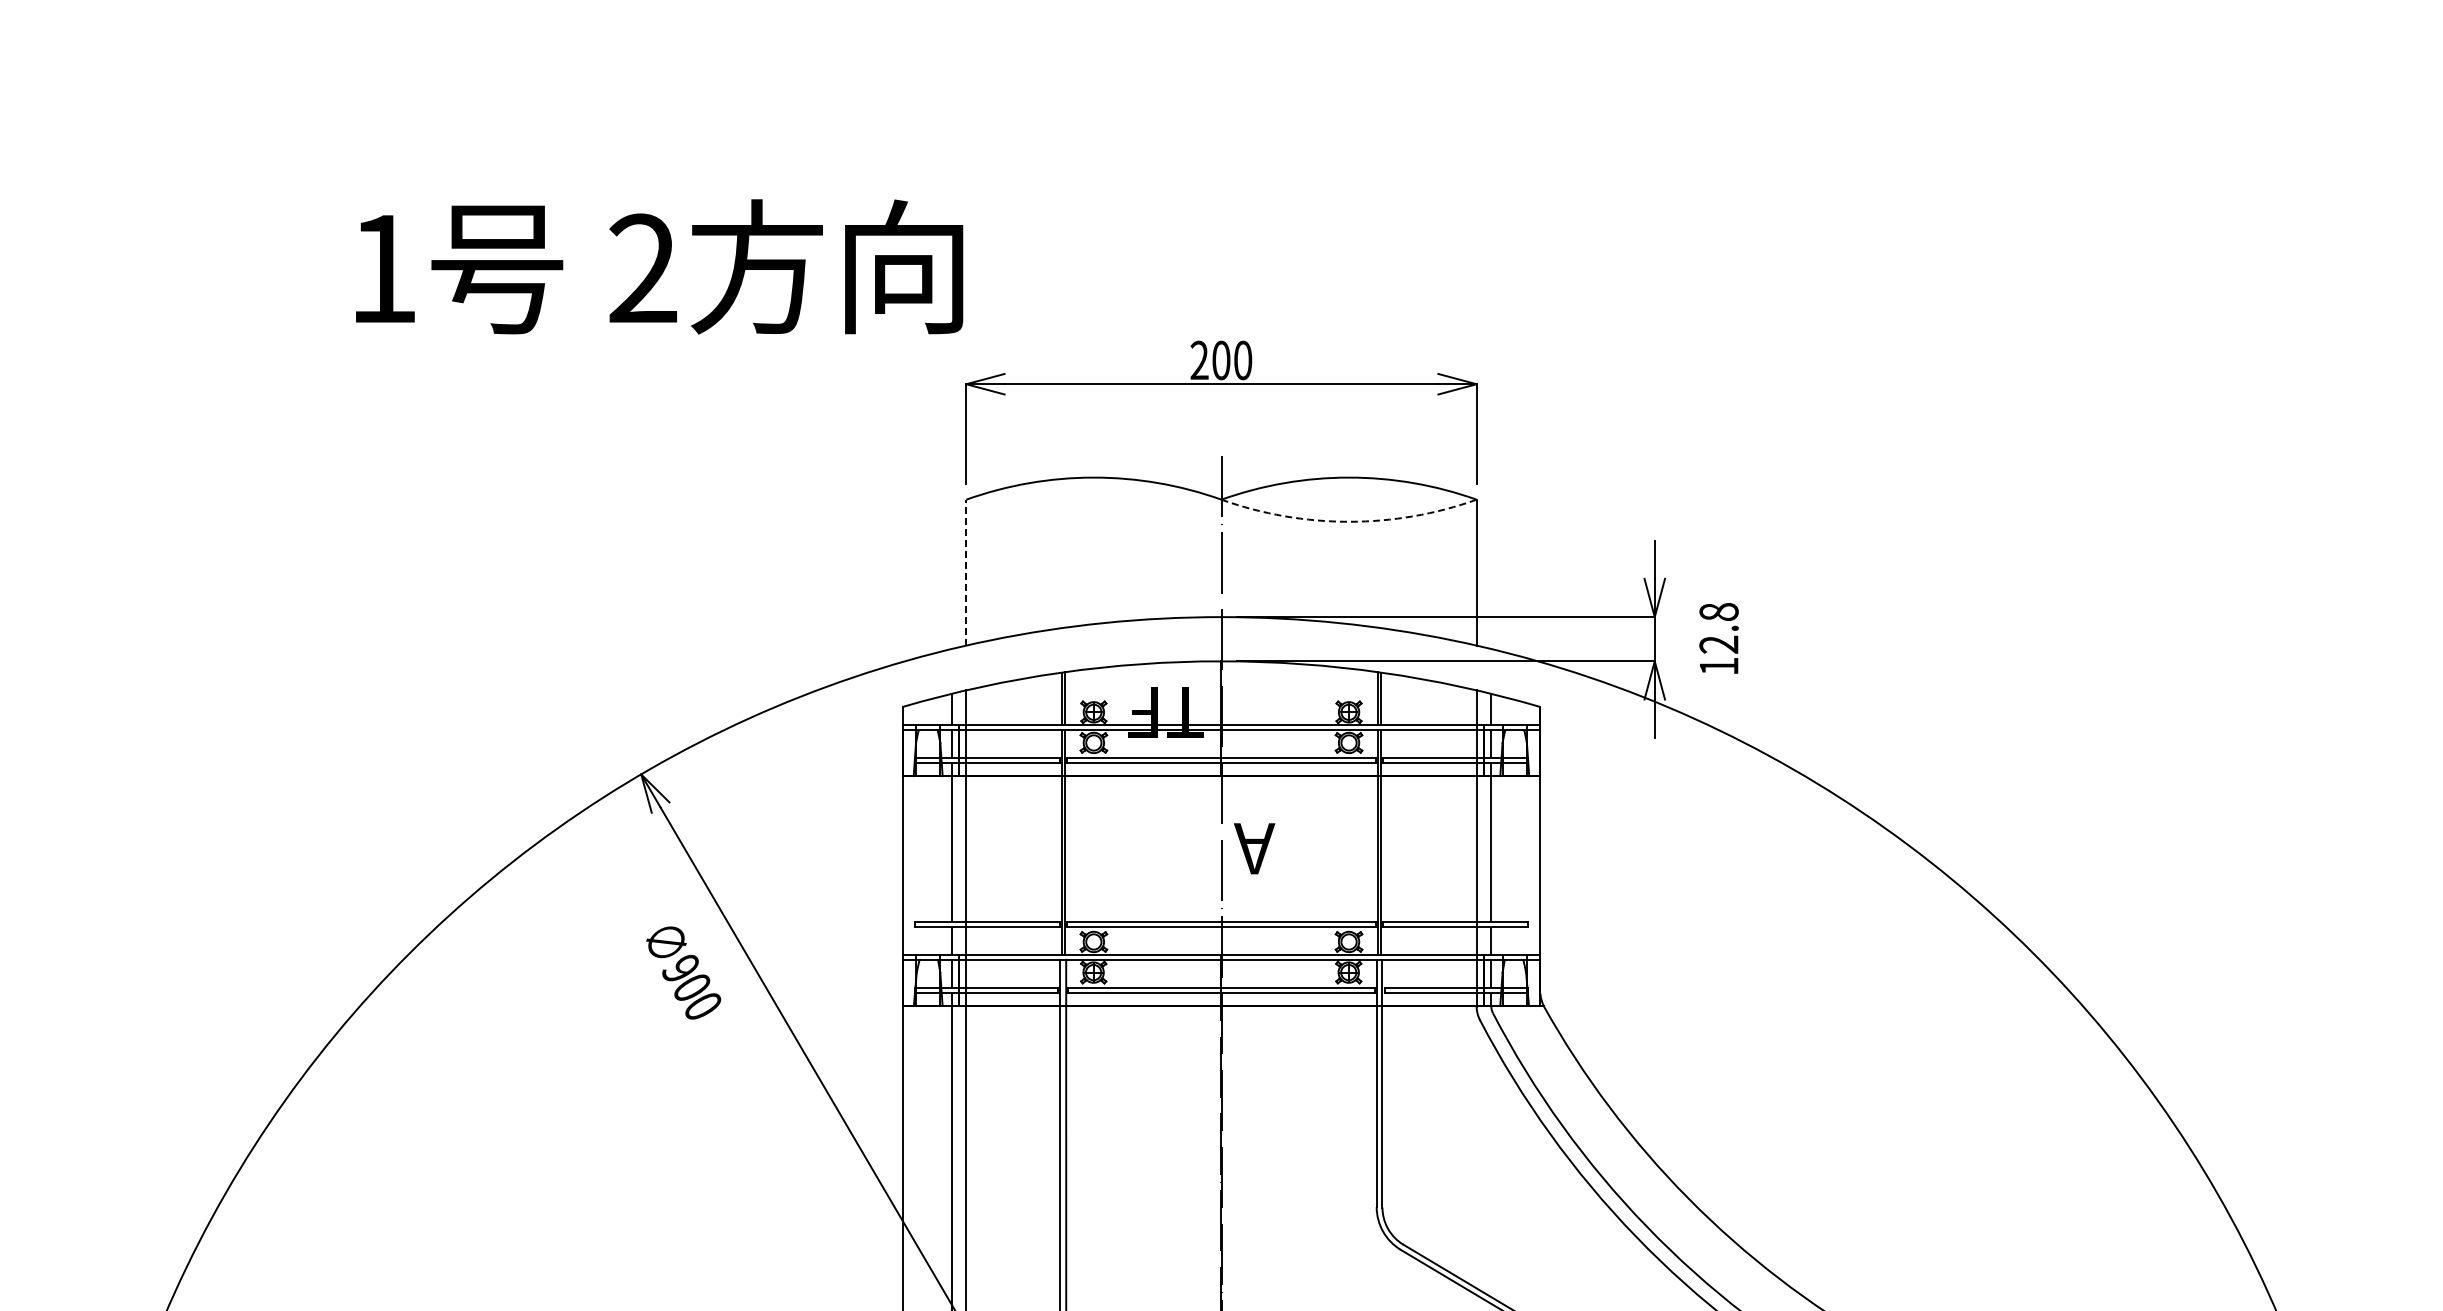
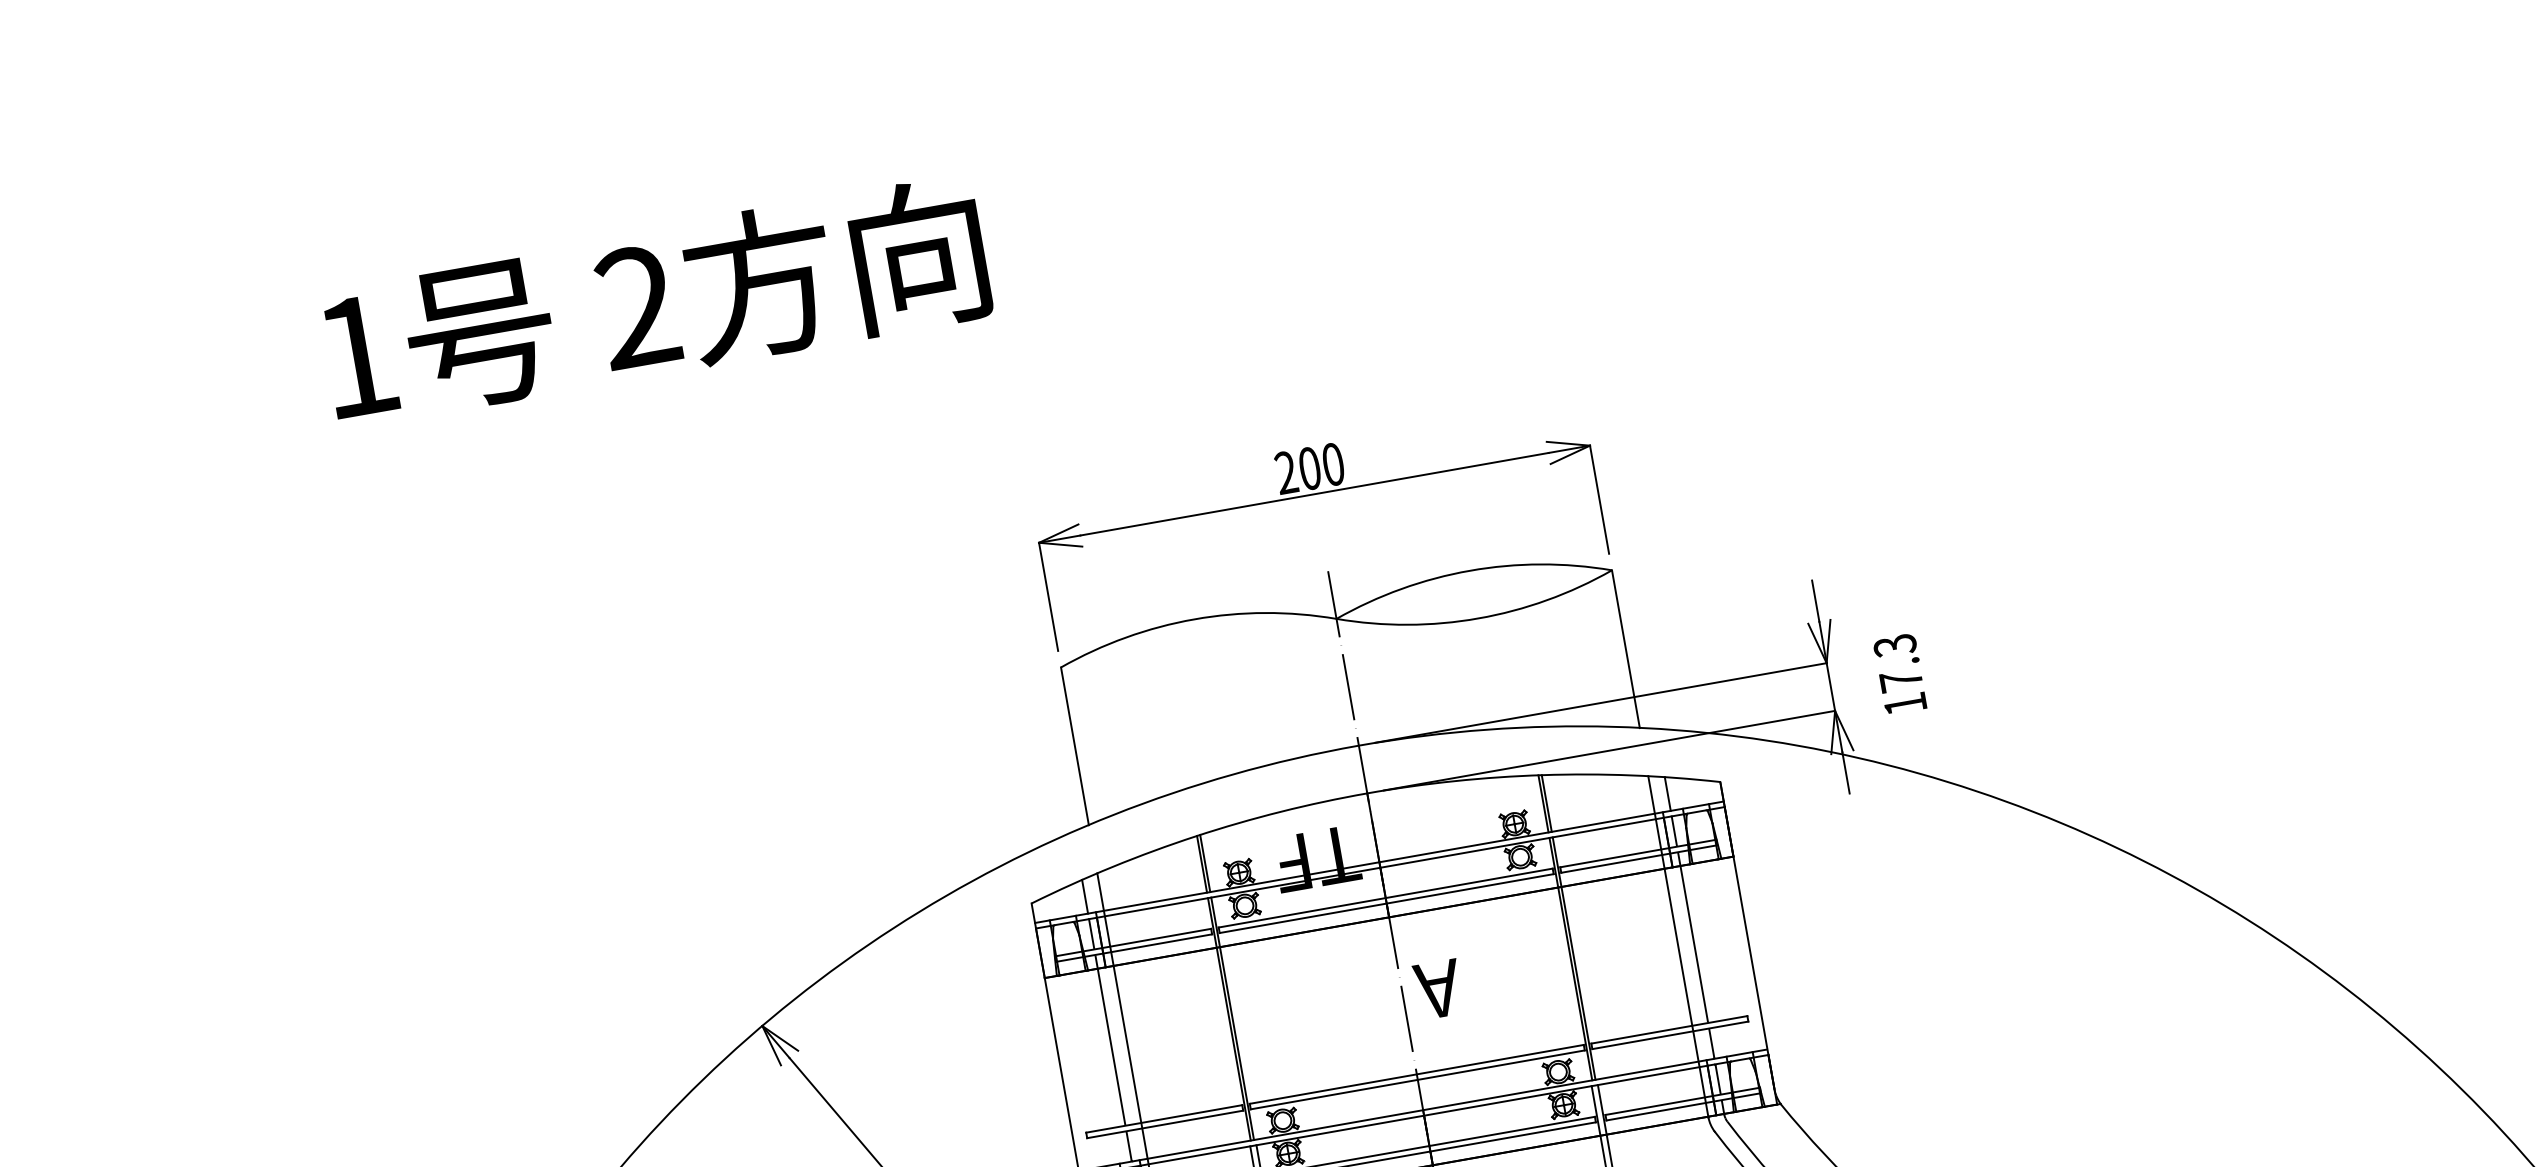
text: (659, 266) -> (654, 301), moved
arc: (1349, 521) -> (1478, 618), dashed -> solid
line: (966, 572) -> (1075, 746), dashed -> solid
text: (1718, 628) -> (1897, 663), 12.8 -> 17.3

